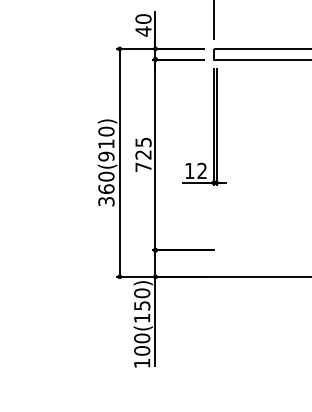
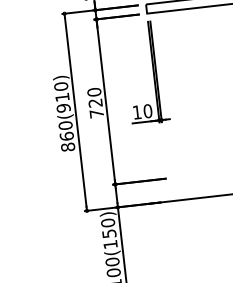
text: (143, 142) -> (94, 92), 725 -> 720
text: (202, 170) -> (148, 110), 12 -> 10
text: (106, 201) -> (68, 147), 360(910) -> 860(910)

